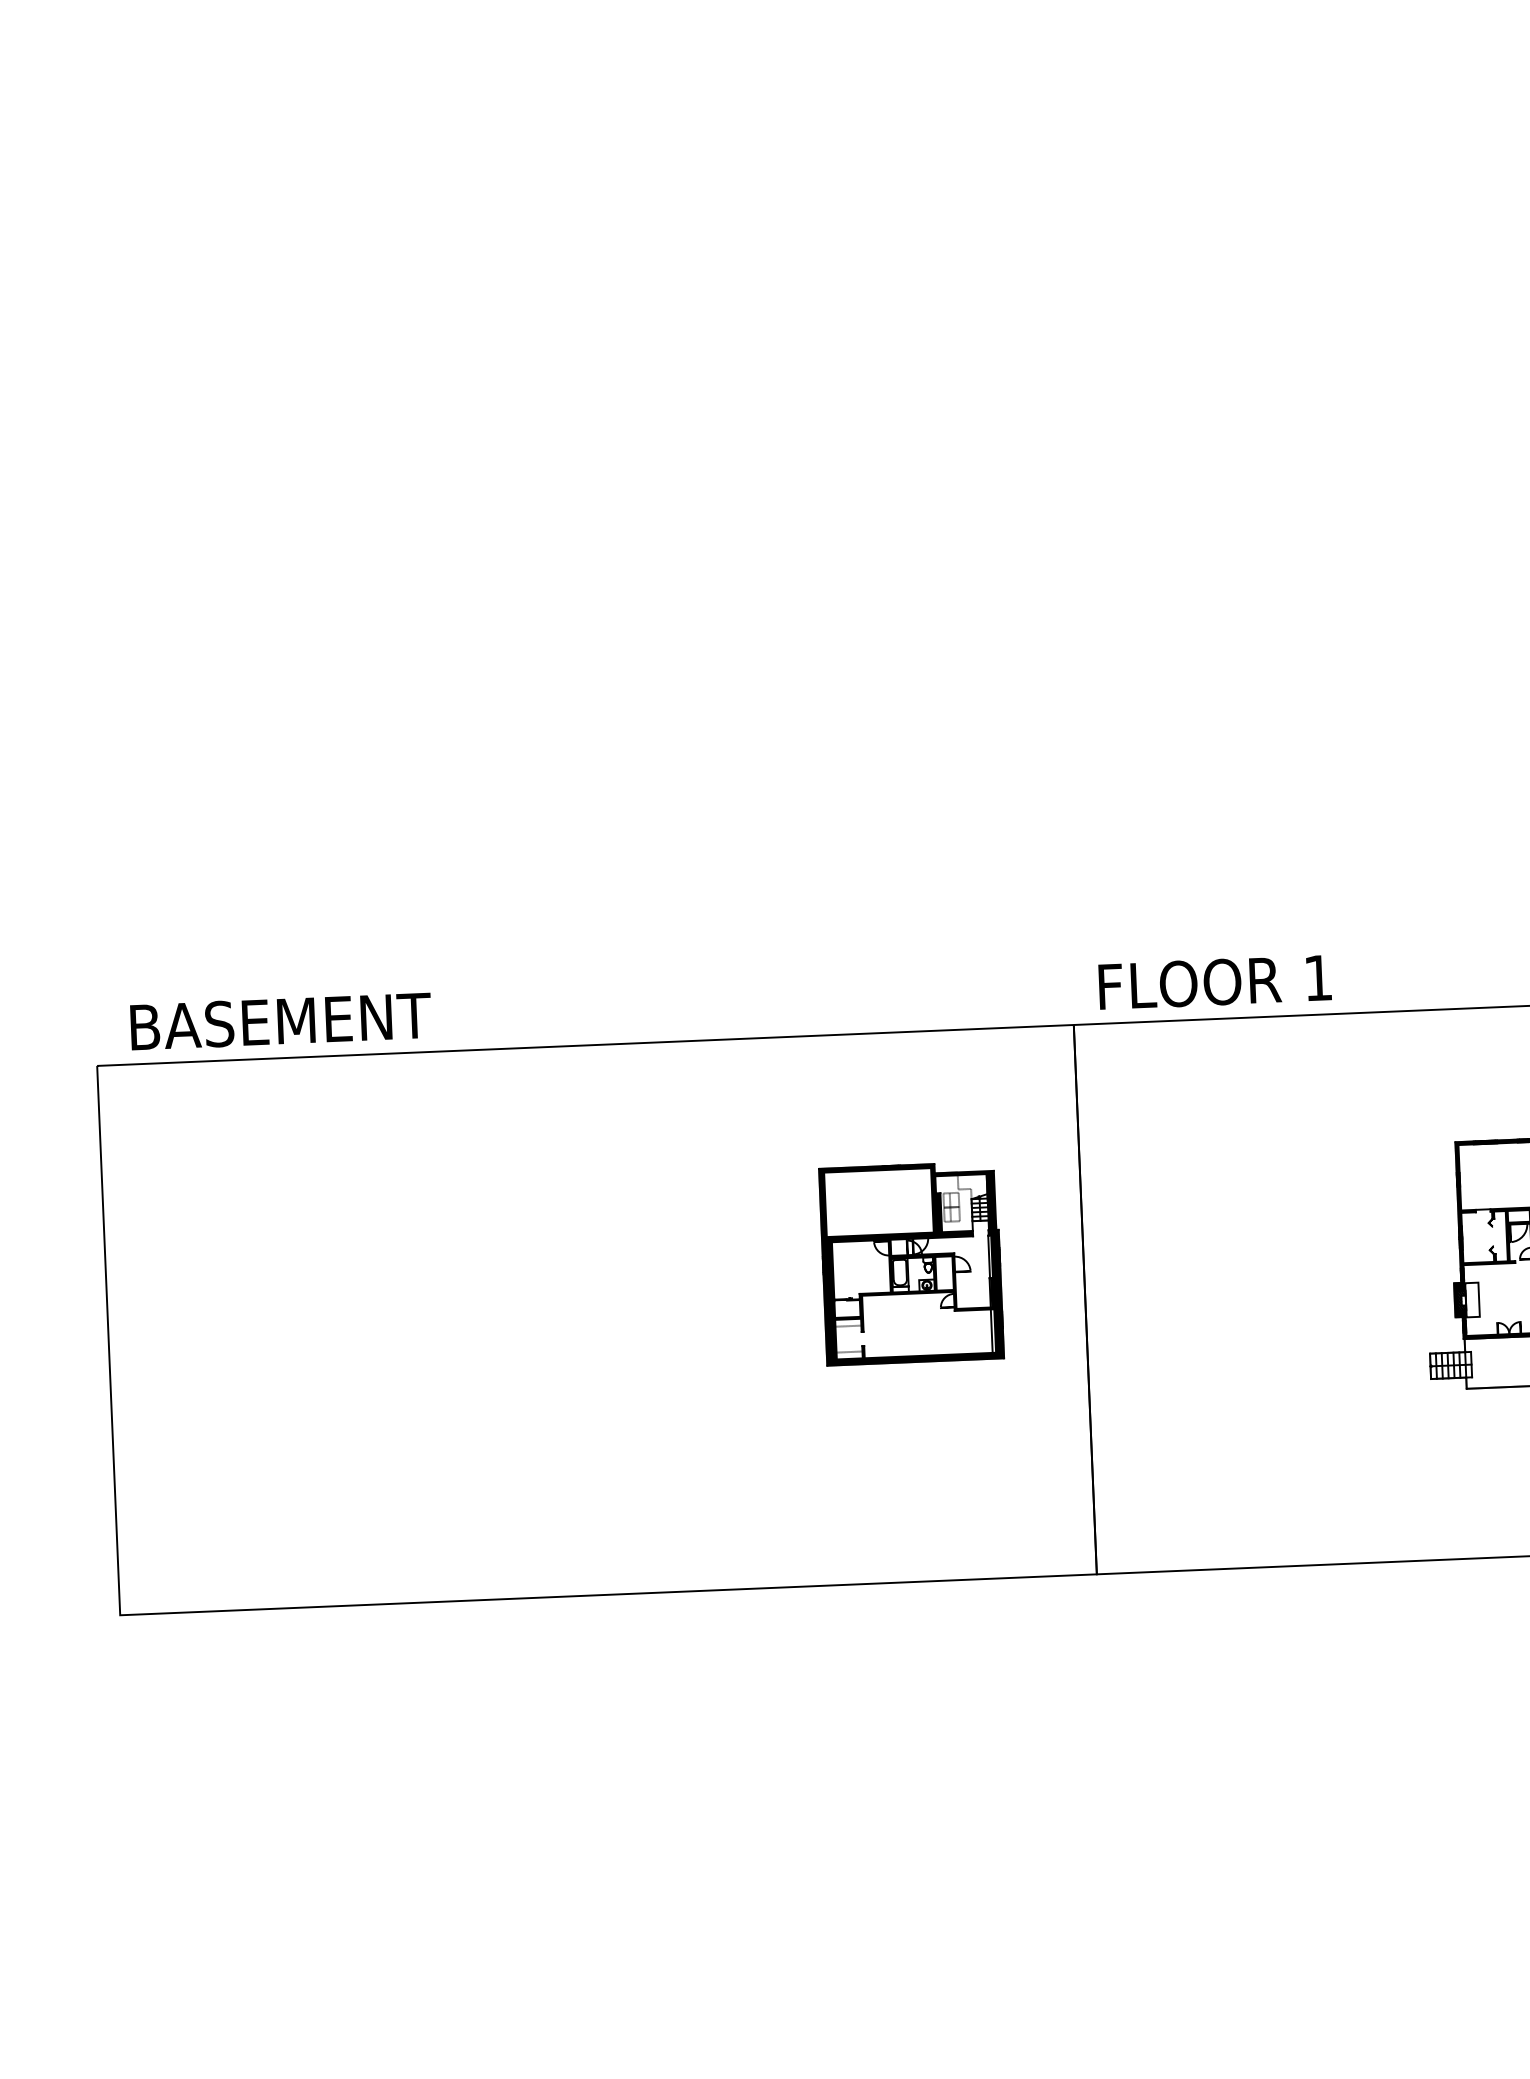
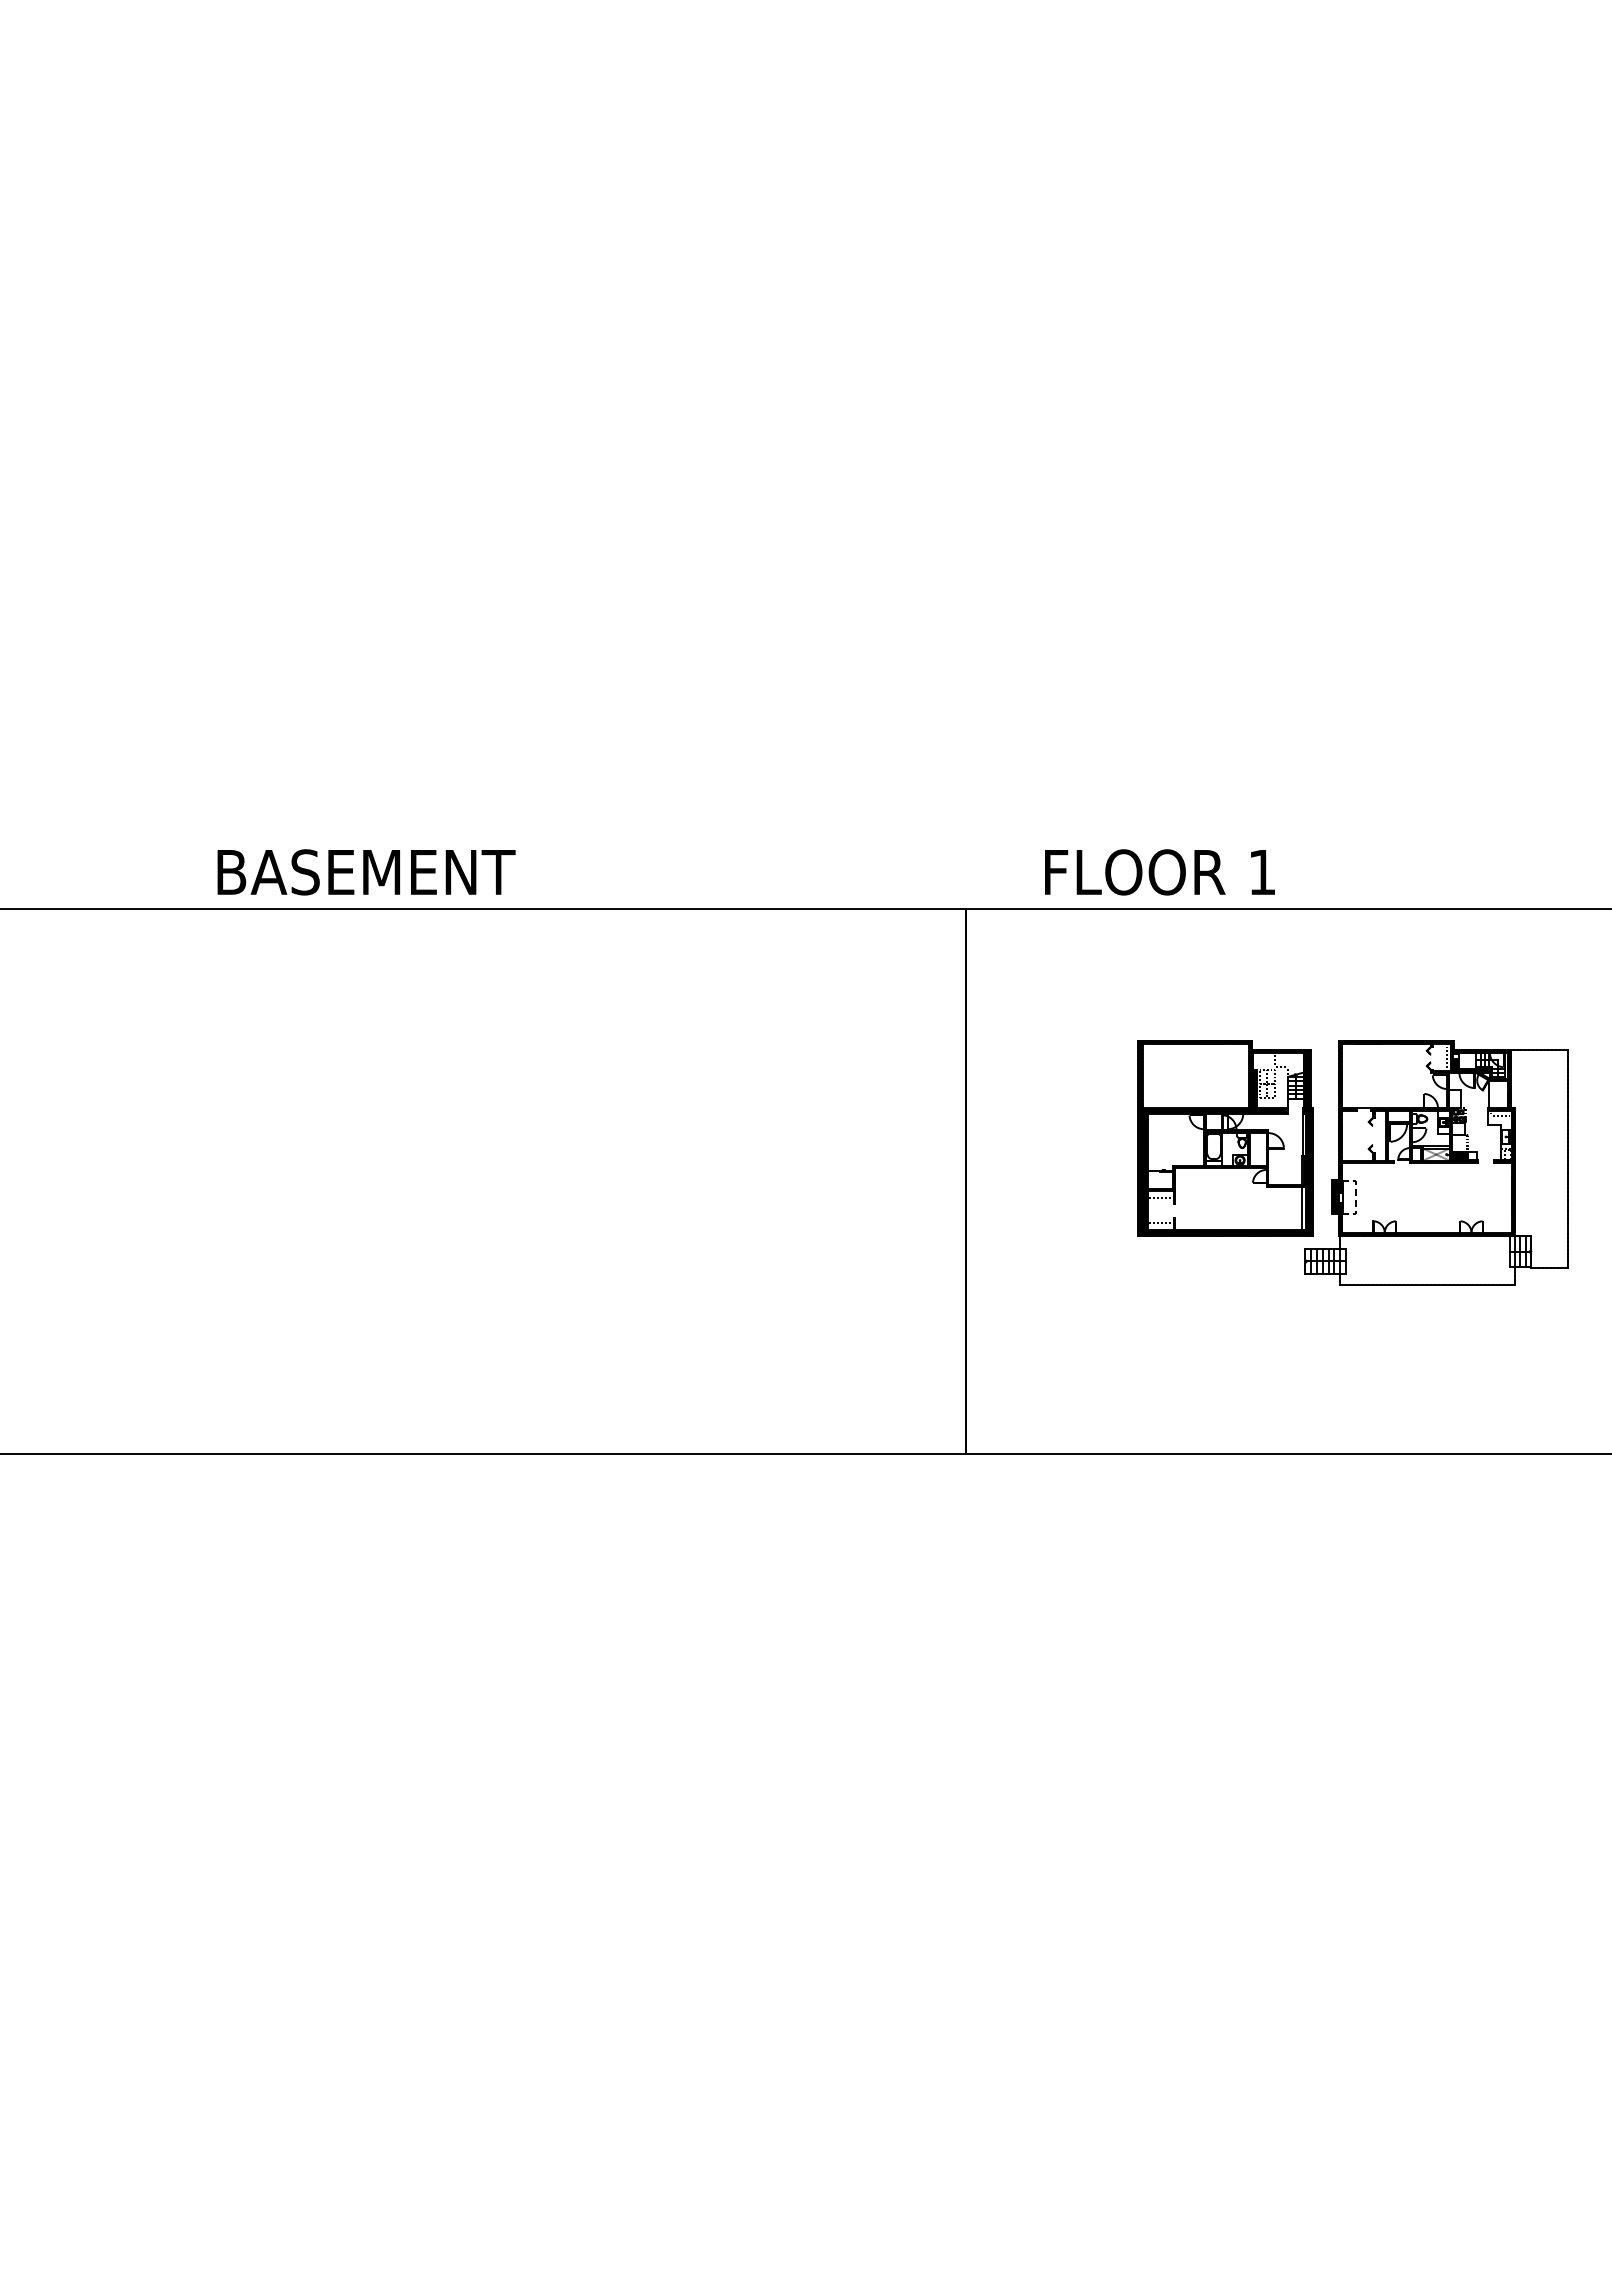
text: (1214, 982) -> (1159, 872), moved
text: (281, 1021) -> (366, 872), moved
part: (911, 1263) -> (1225, 1138), moved
line: (1479, 1299) -> (1356, 1197), solid -> dashed

